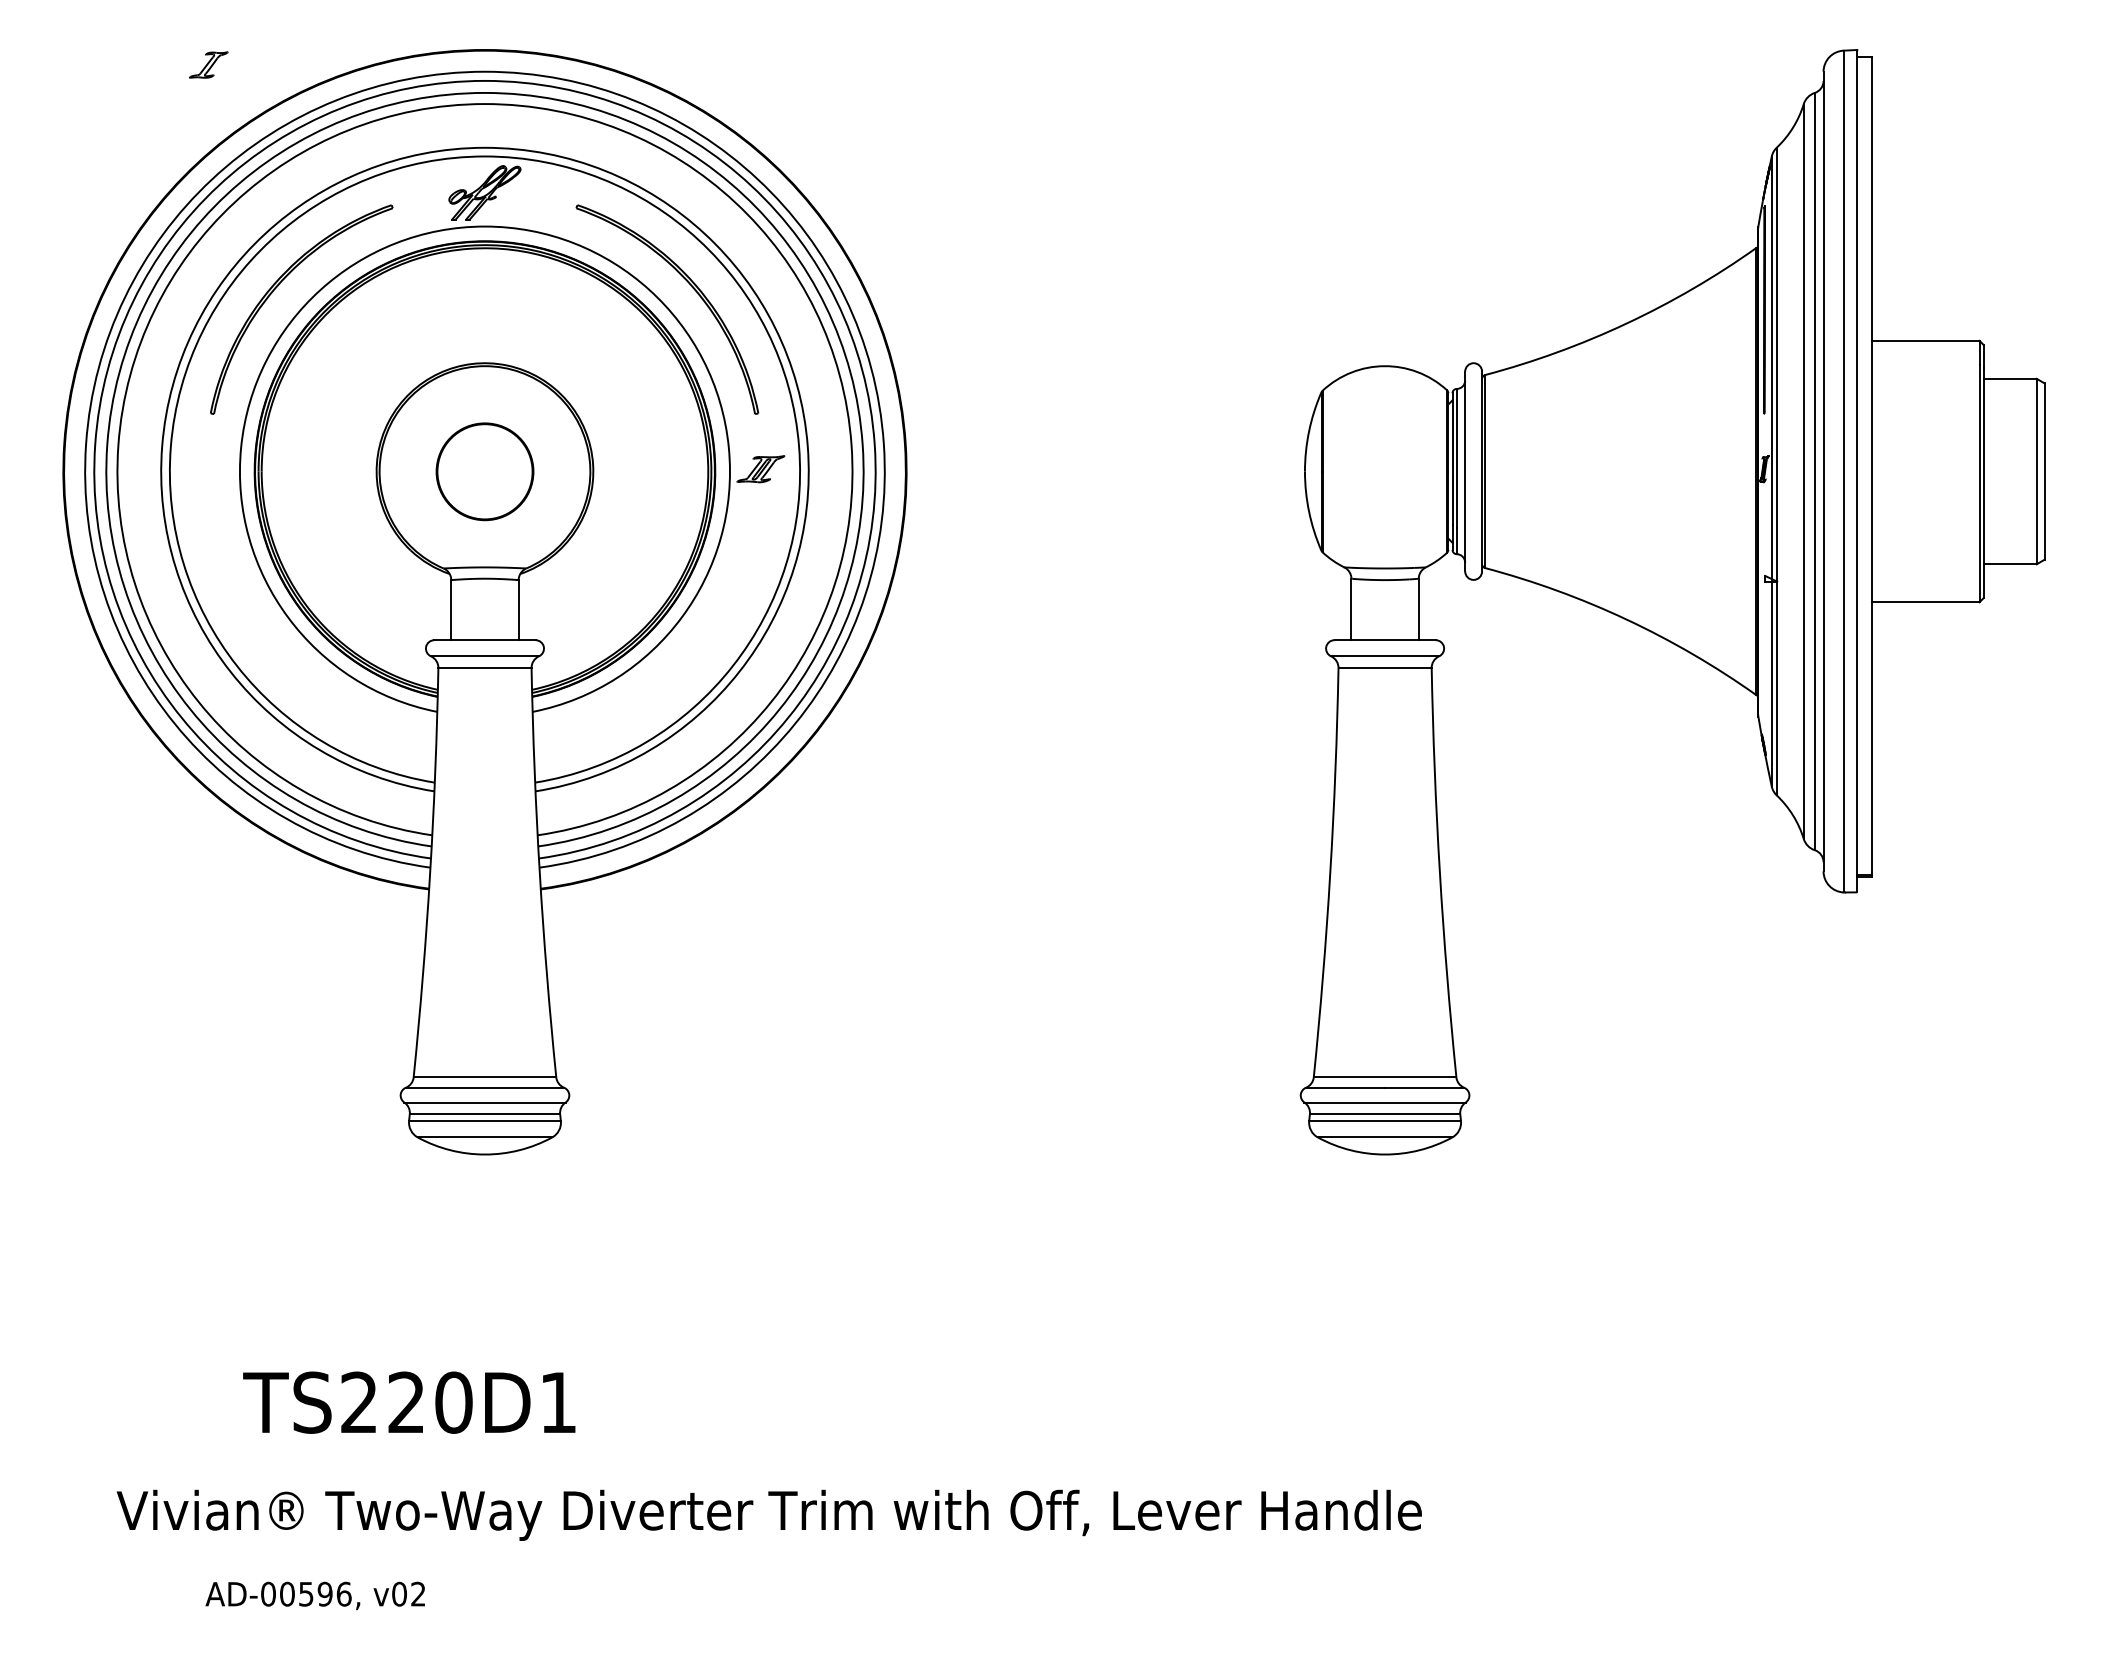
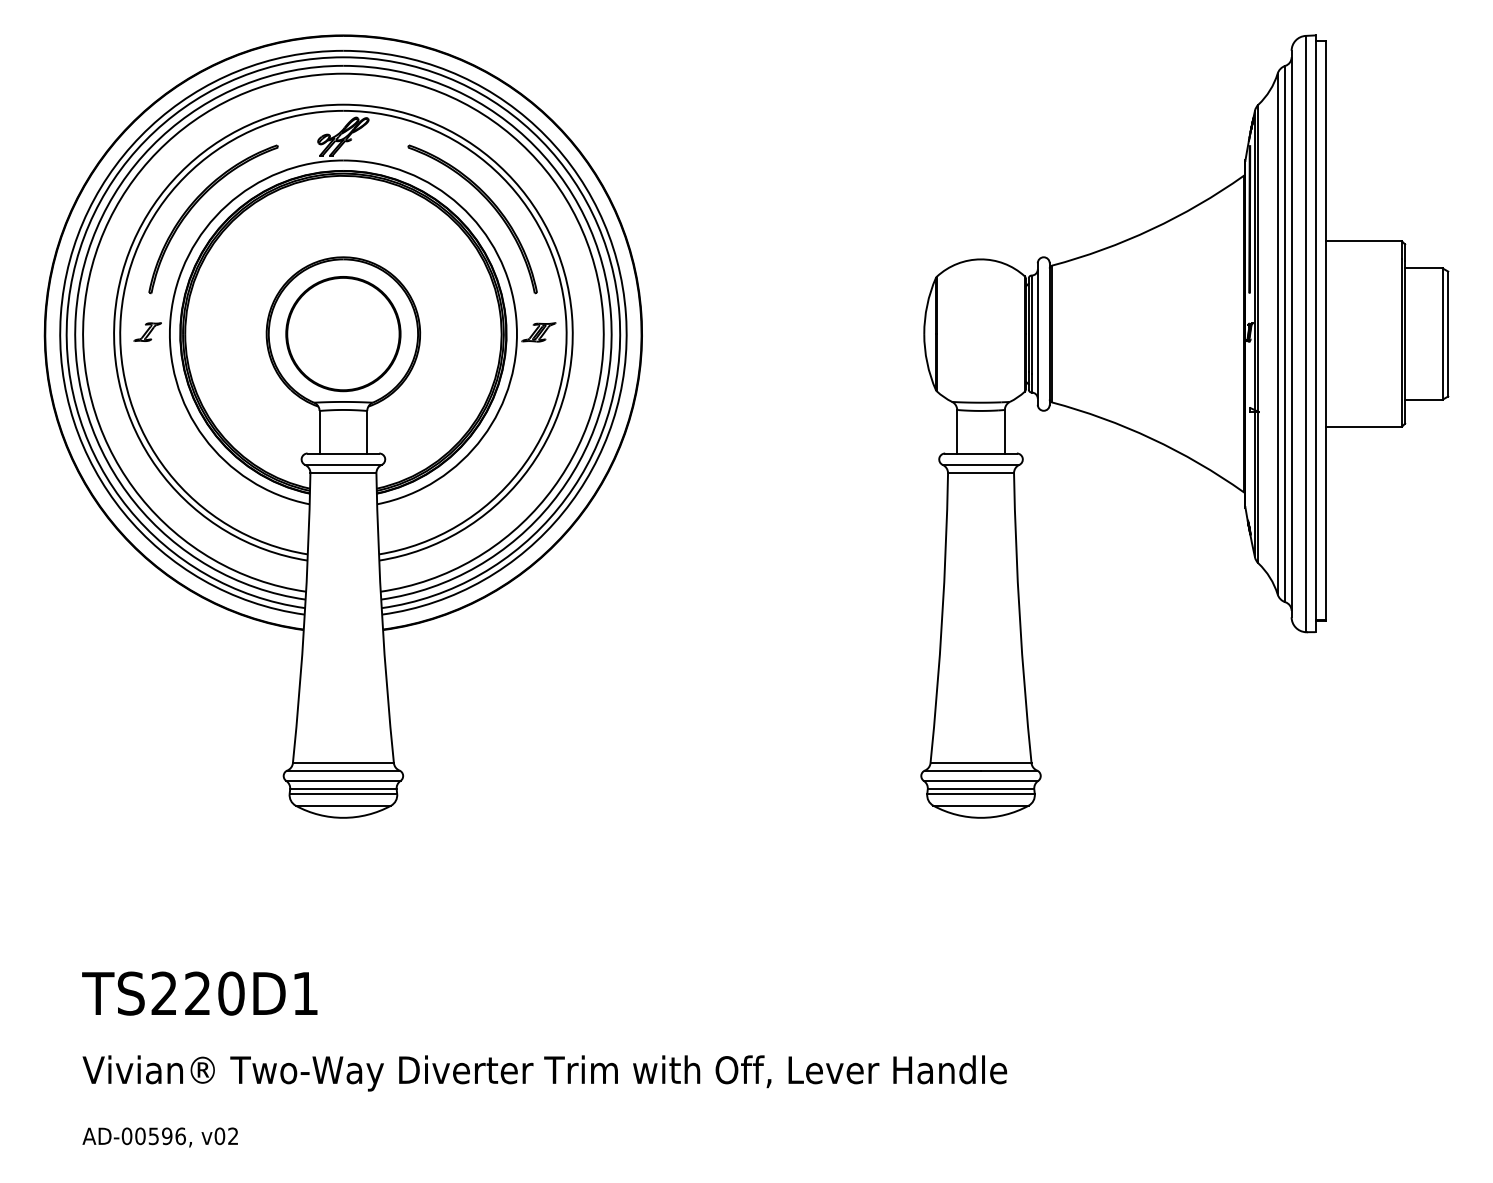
part: (208, 64) -> (147, 331), moved
part: (485, 472) -> (343, 334), size x1.67
text: (408, 1402) -> (199, 993), moved
text: (314, 1595) -> (159, 1137), moved

